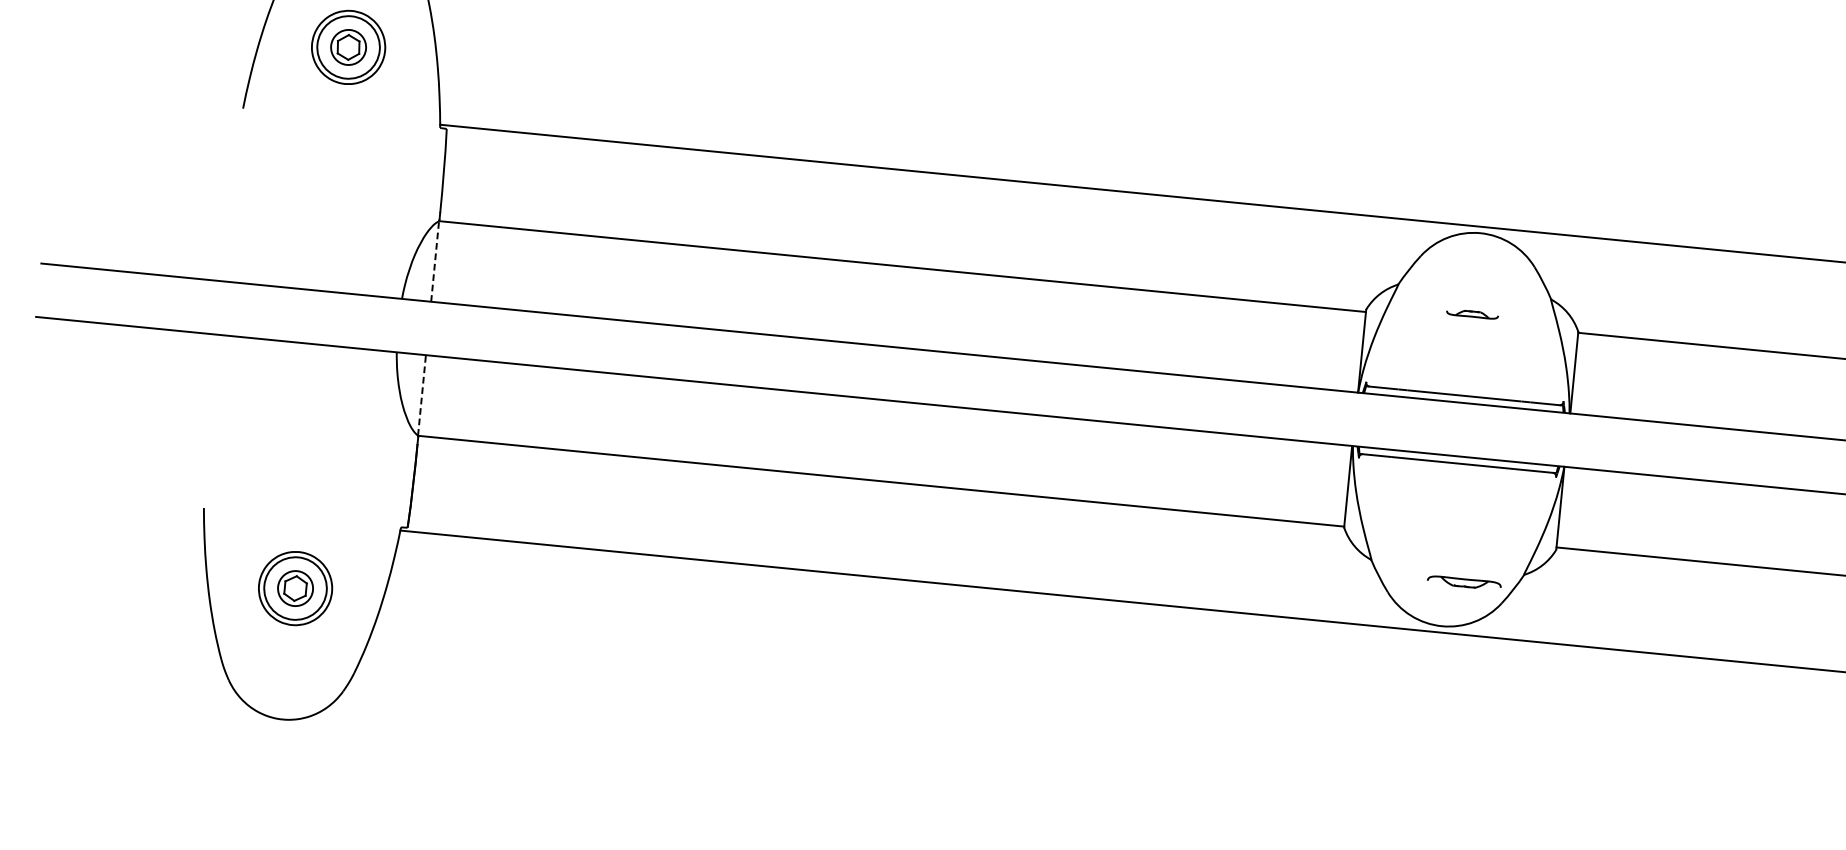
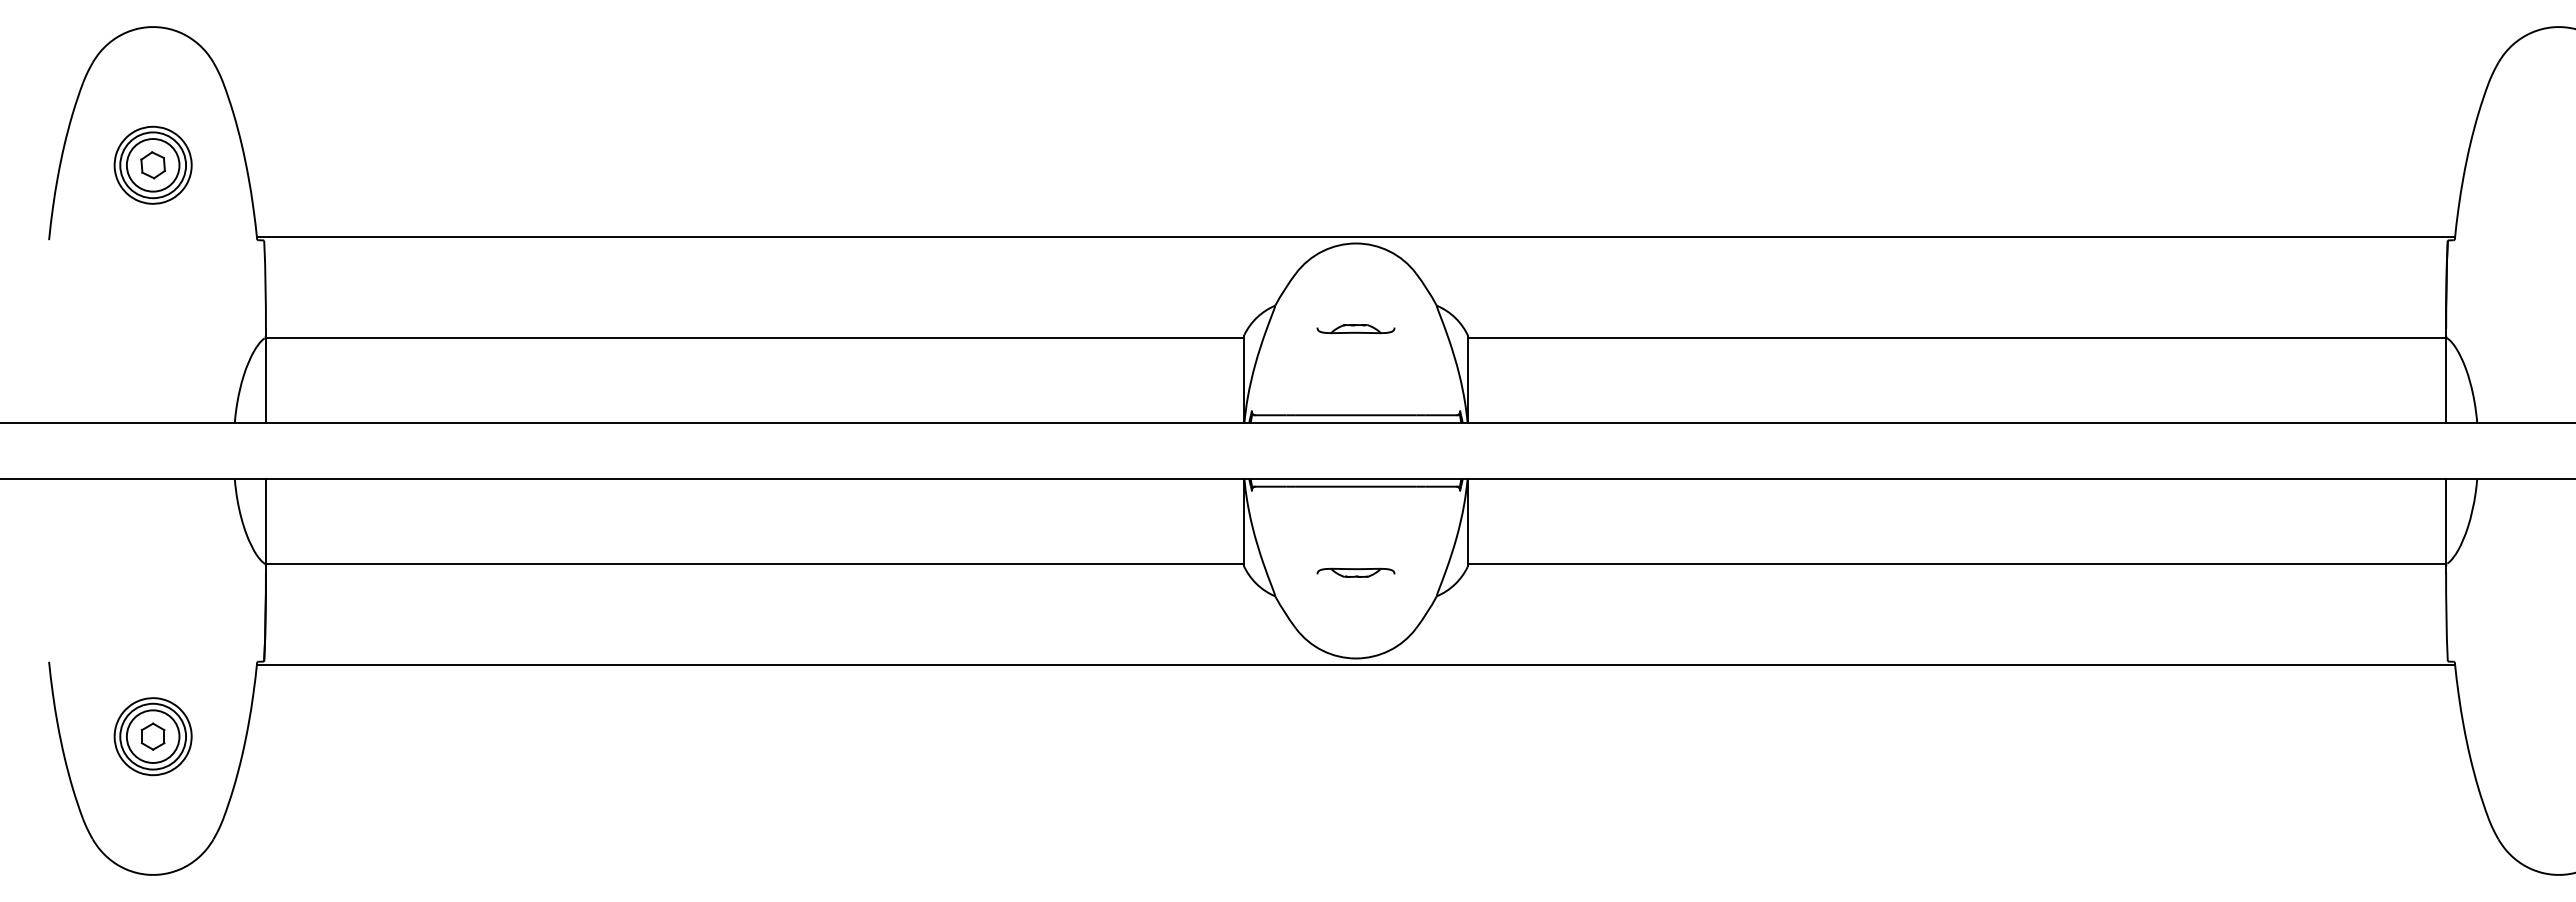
circle: (347, 47) -> (152, 165), size x1.43
line: (435, 260) -> (265, 379), dashed -> solid
part: (1472, 313) -> (1355, 328), size x1.43
line: (421, 395) -> (265, 521), dashed -> solid
part: (1463, 582) -> (1355, 572), moved
circle: (294, 588) -> (152, 736), size x1.43

